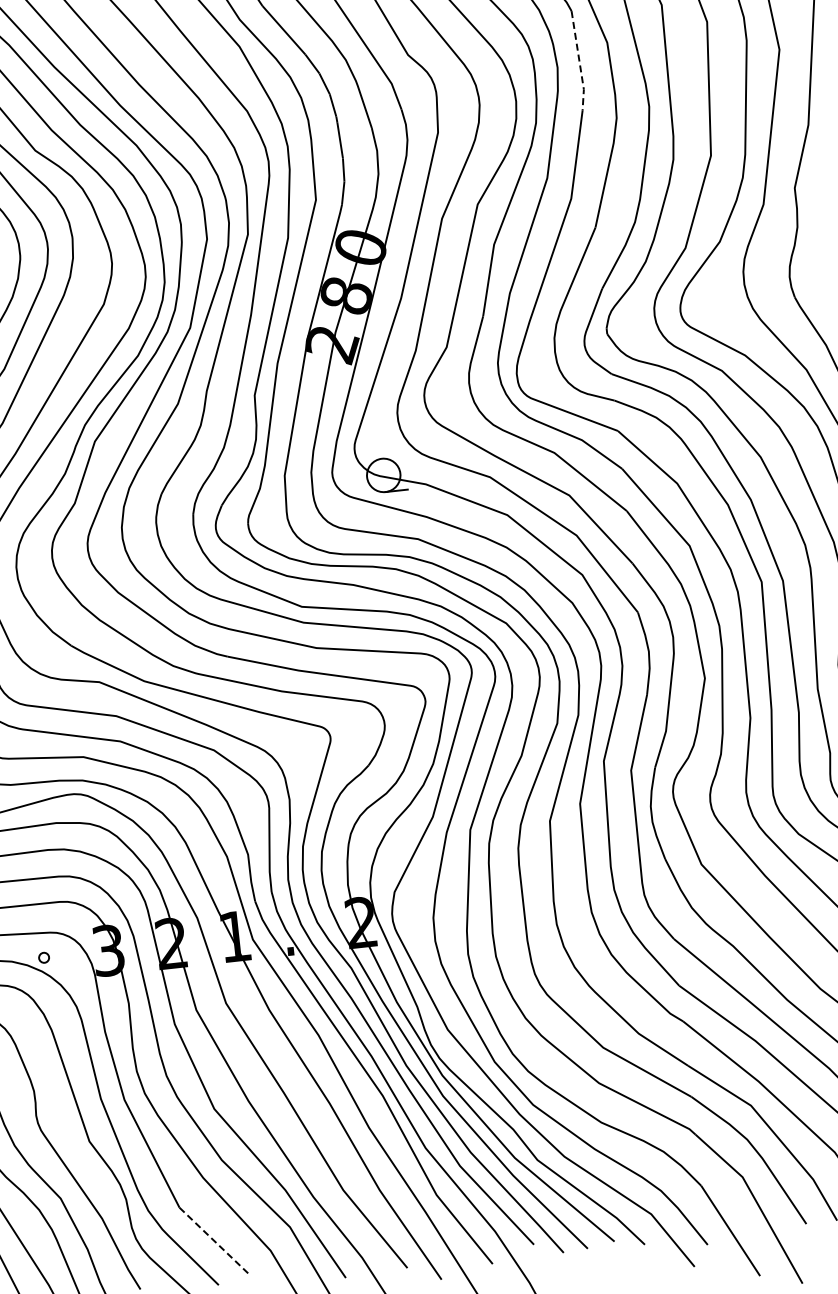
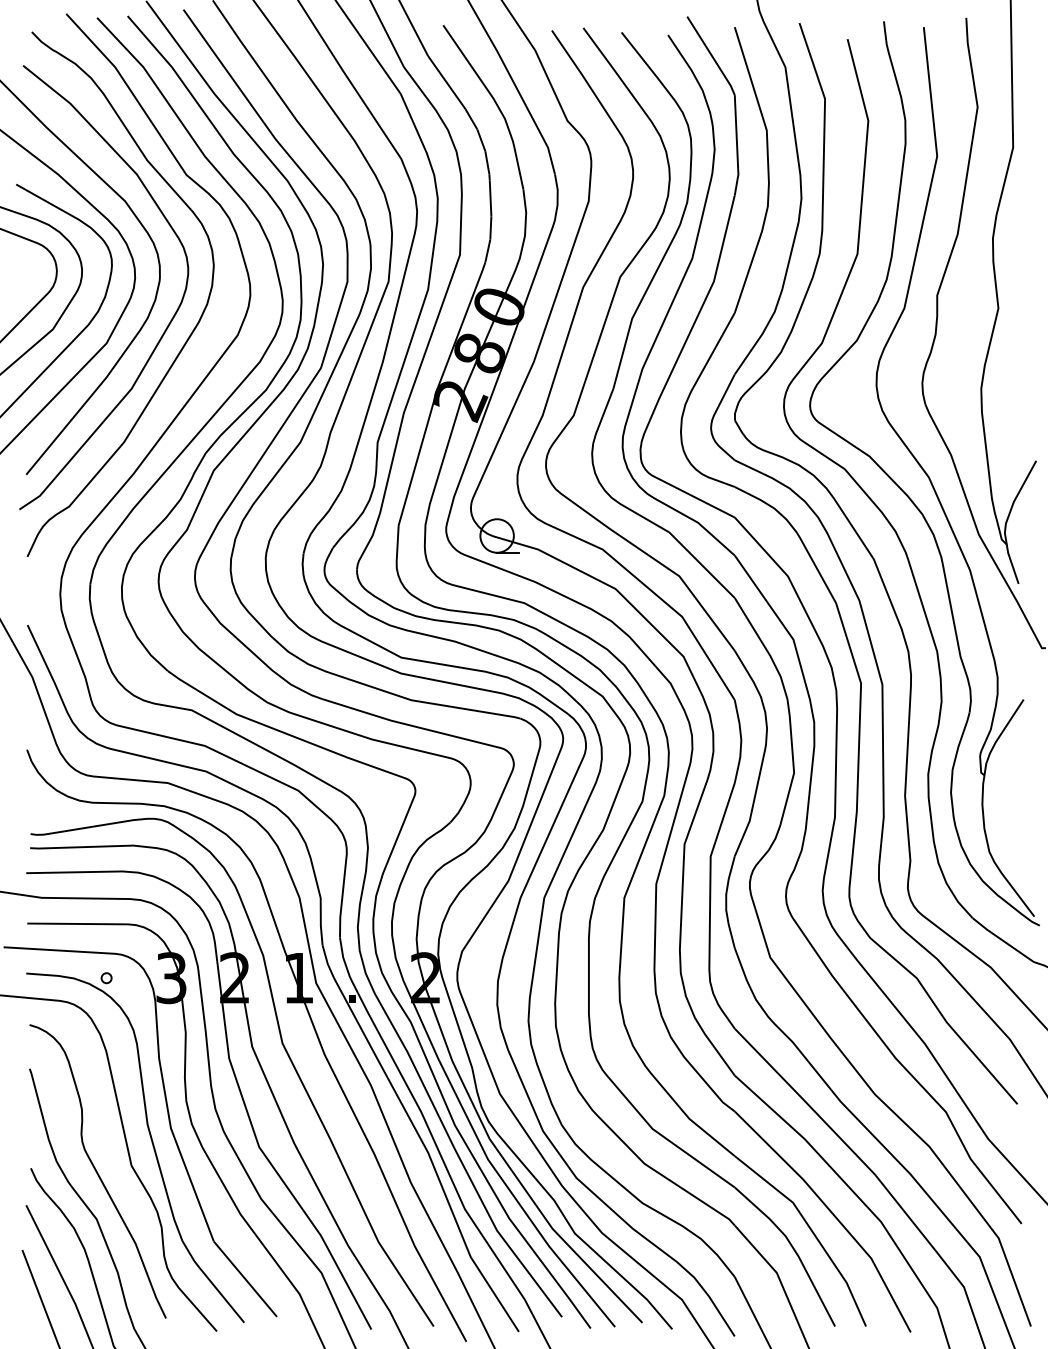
line: (579, 61) -> (737, 146), dashed -> solid
line: (215, 1242) -> (245, 1279), dashed -> solid

